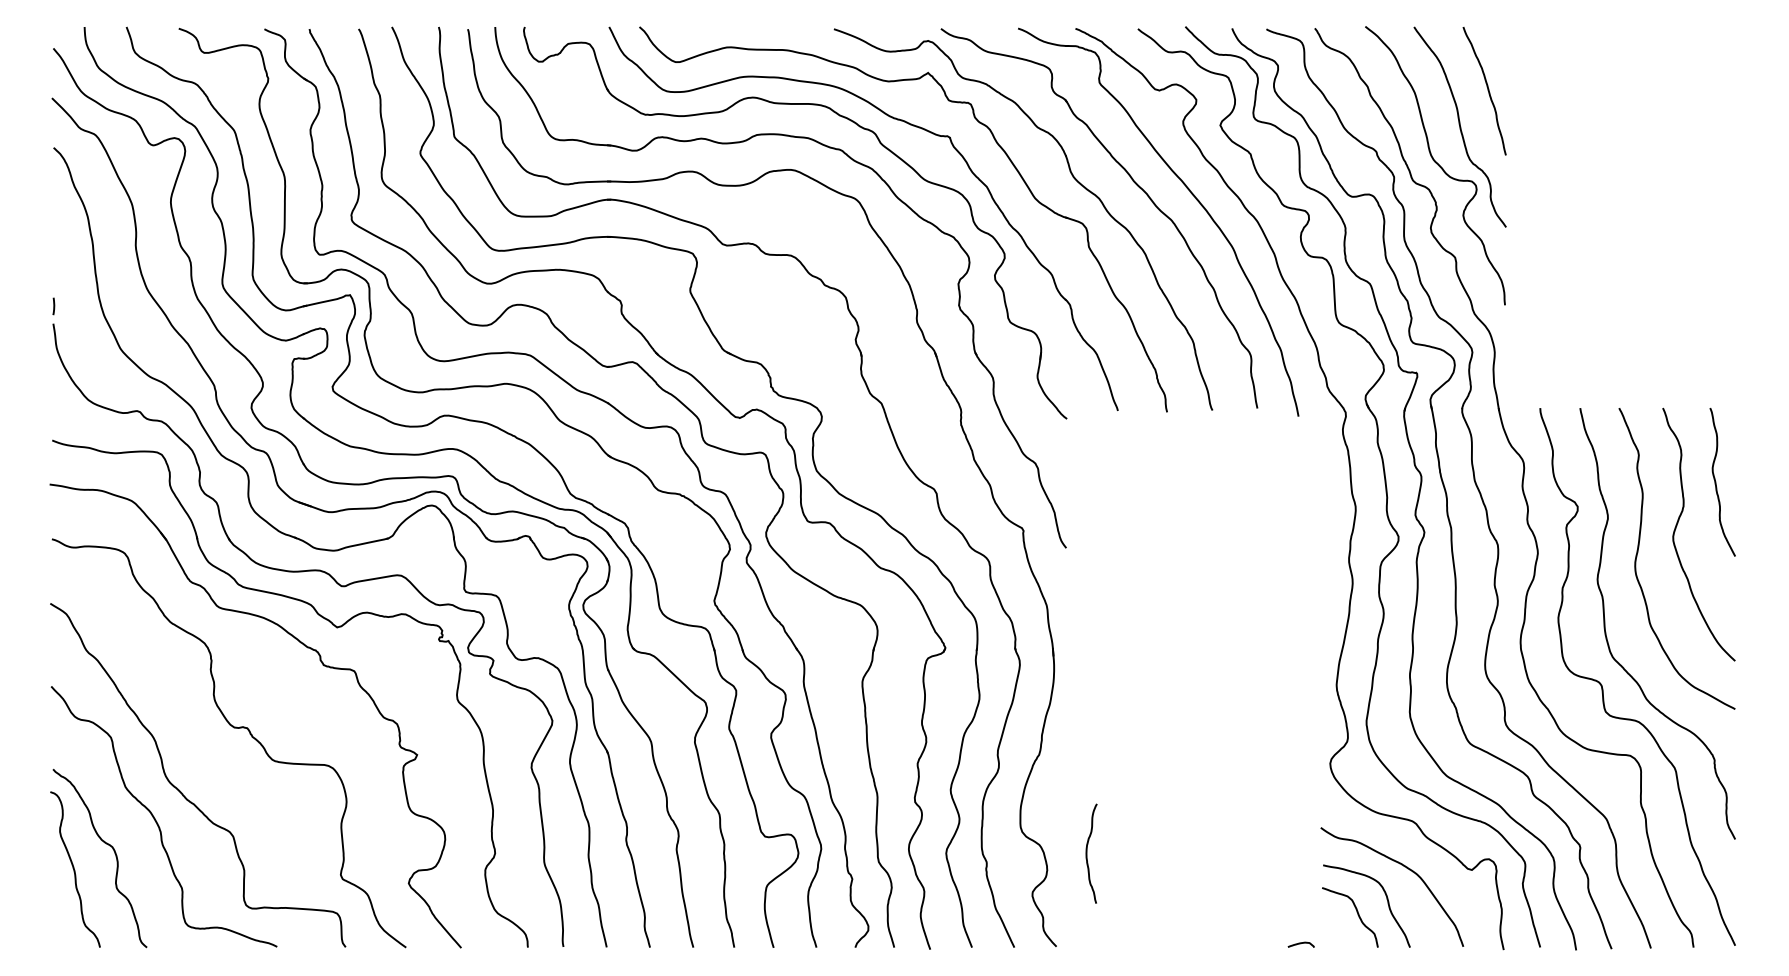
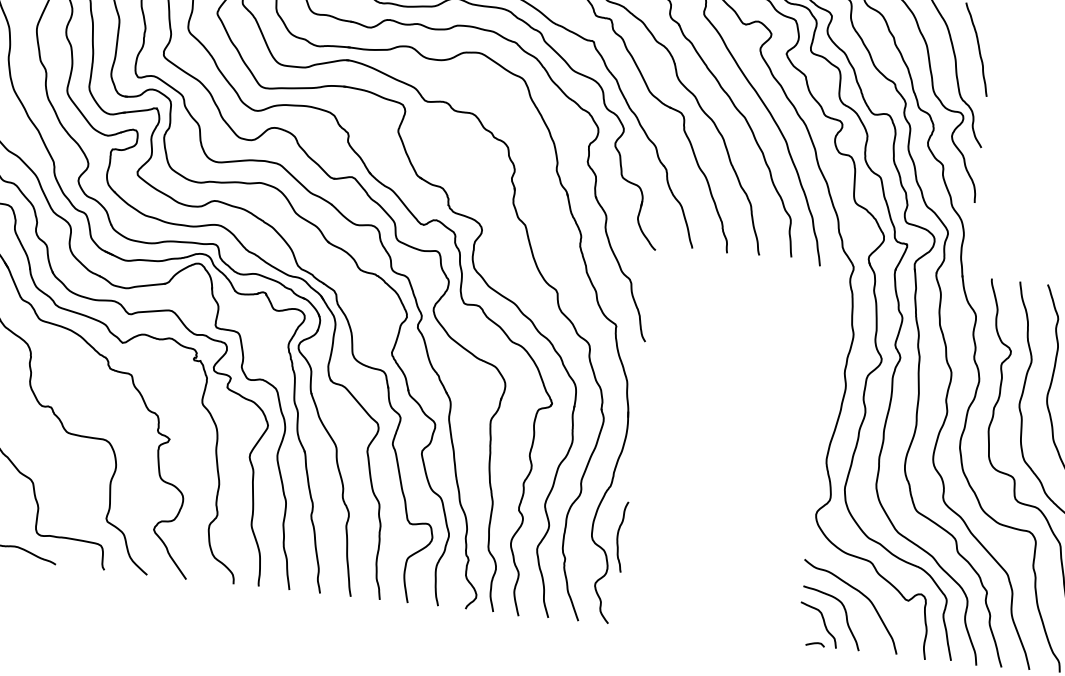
curve: (1087, 853) -> (618, 536), moved
curve: (1300, 944) -> (814, 644), moved

